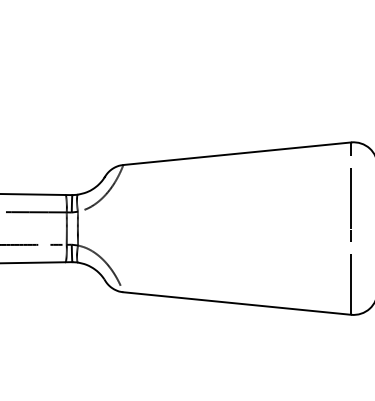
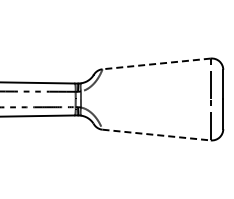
line: (236, 152) -> (156, 63), solid -> dashed
line: (239, 304) -> (157, 135), solid -> dashed

